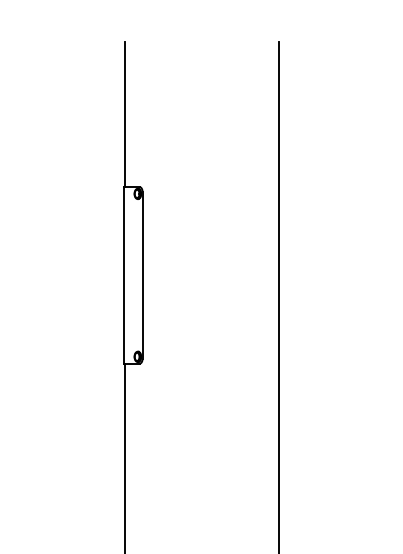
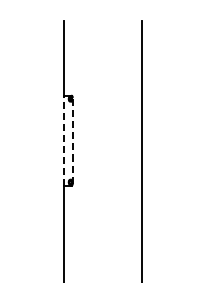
line: (124, 275) -> (63, 140), solid -> dashed
line: (141, 275) -> (72, 140), solid -> dashed

